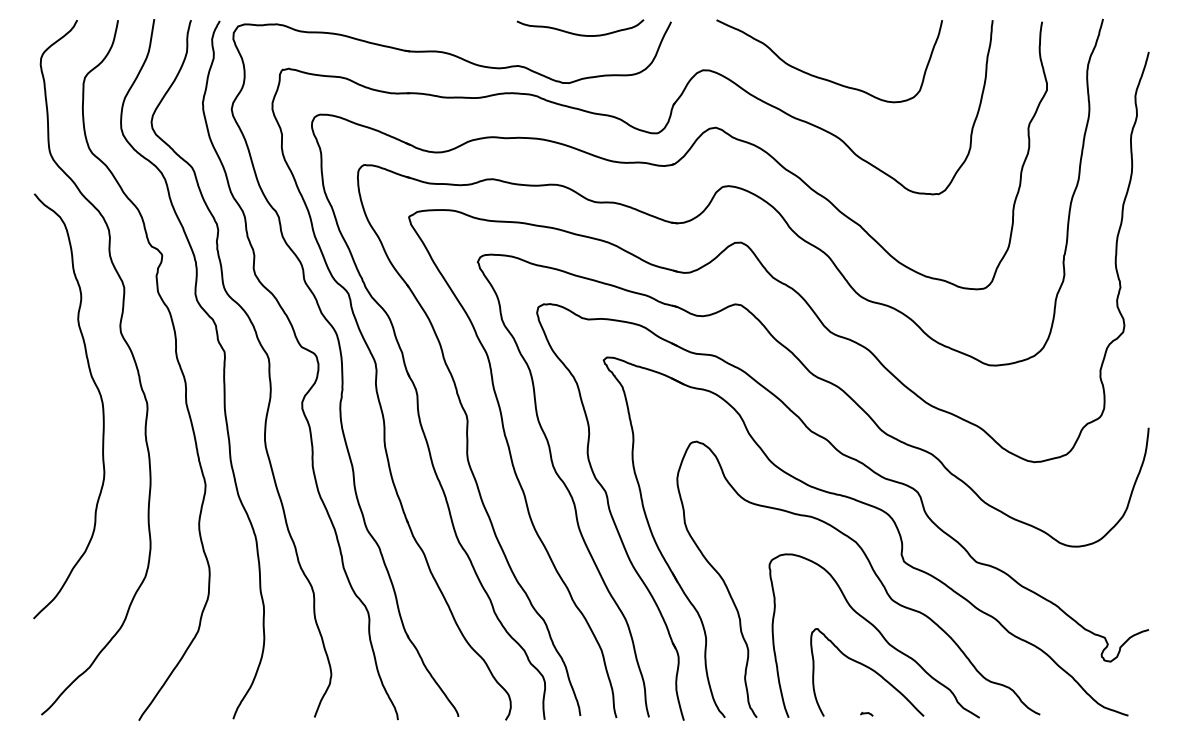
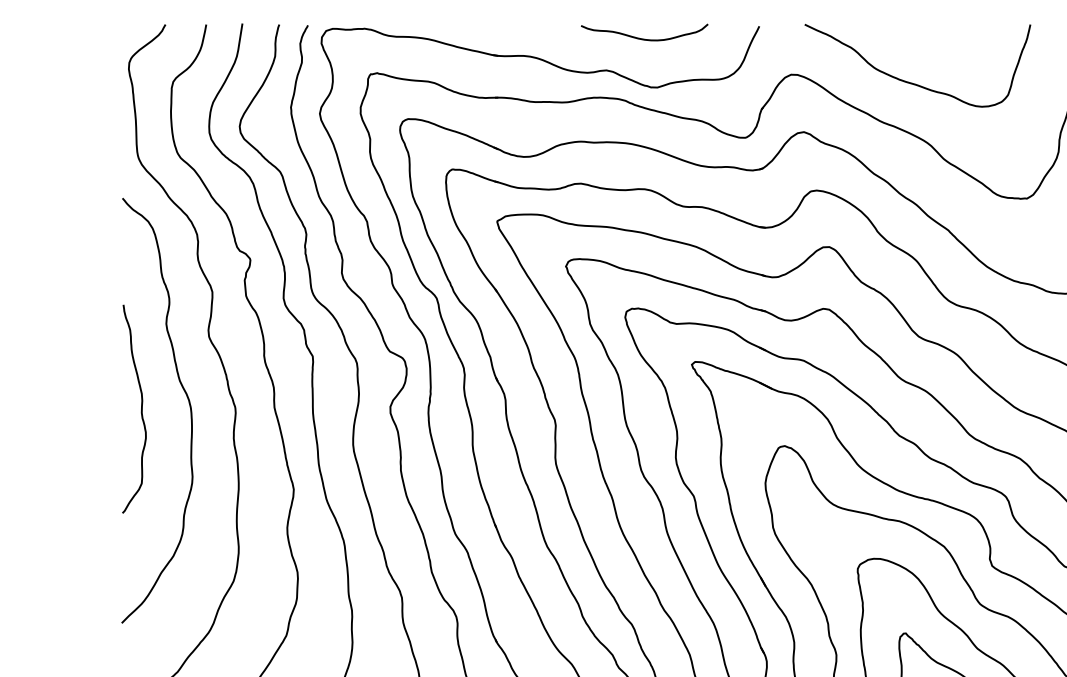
curve: (577, 33) -> (641, 37), moved
curve: (52, 404) -> (140, 408), added

